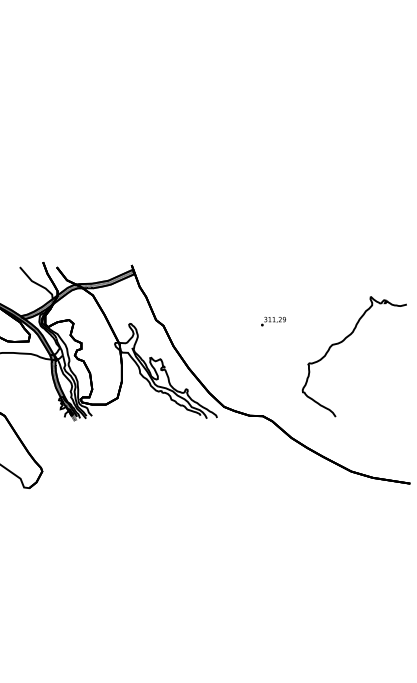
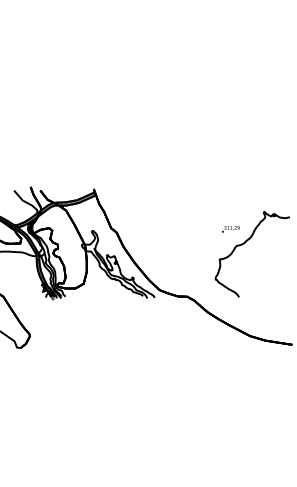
text: (273, 321) -> (230, 229), moved

